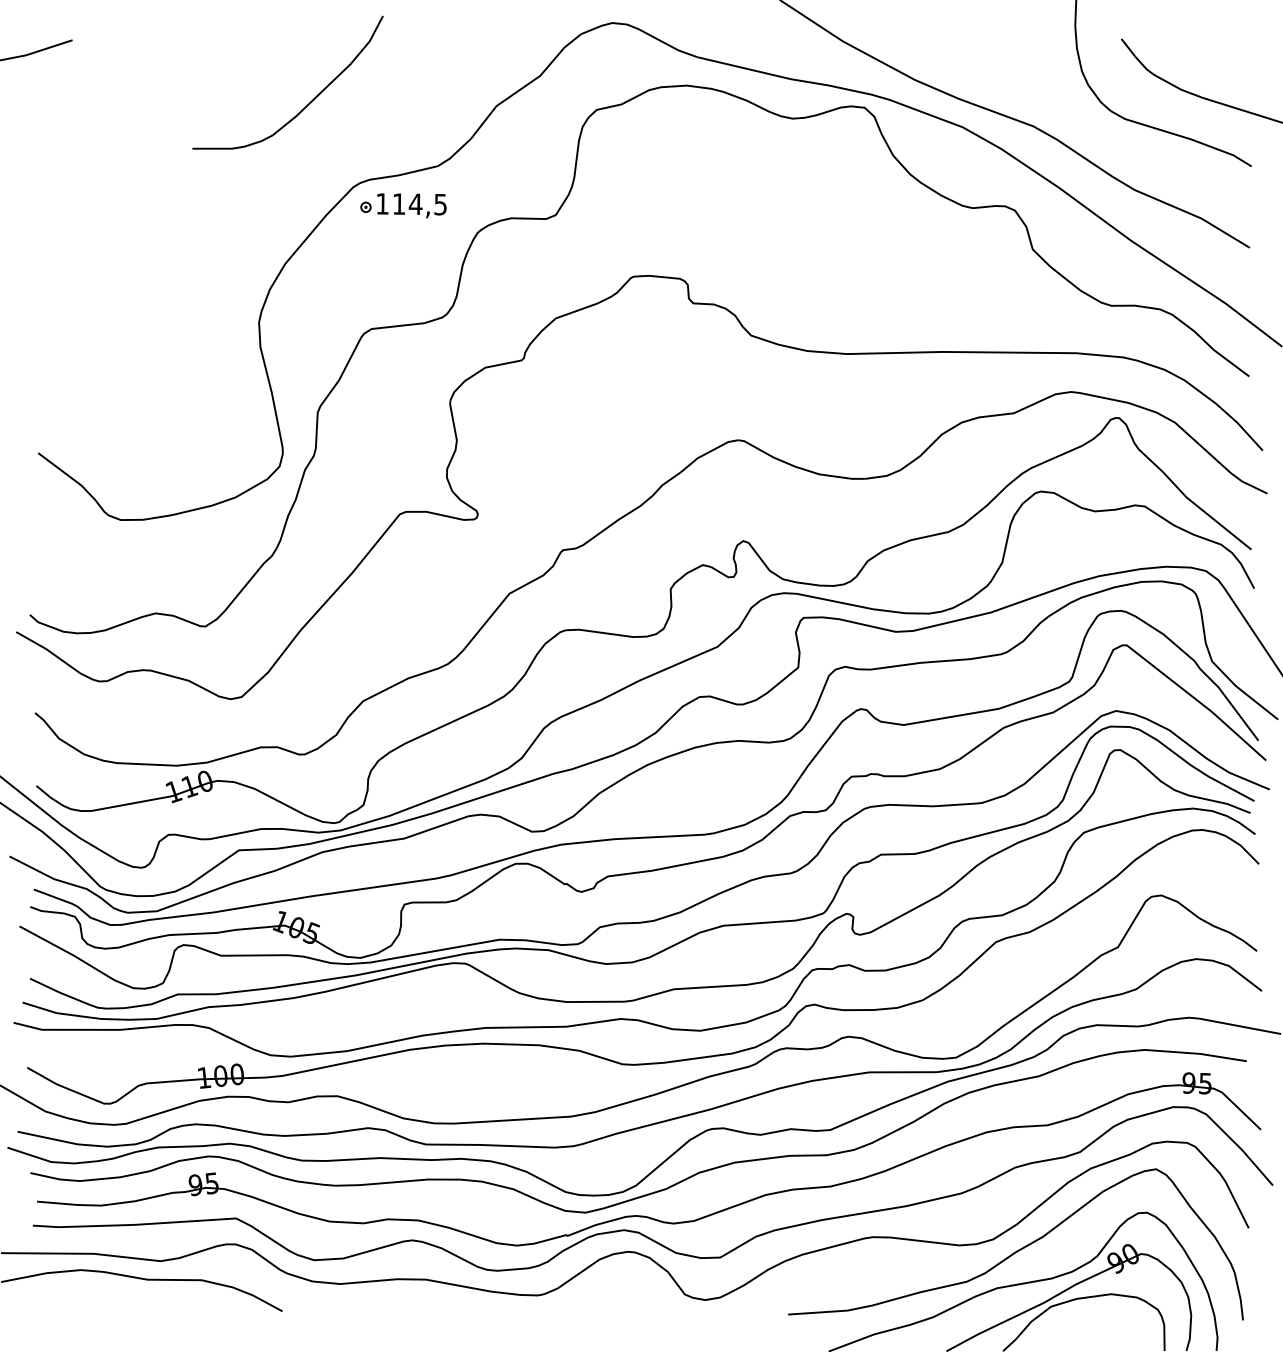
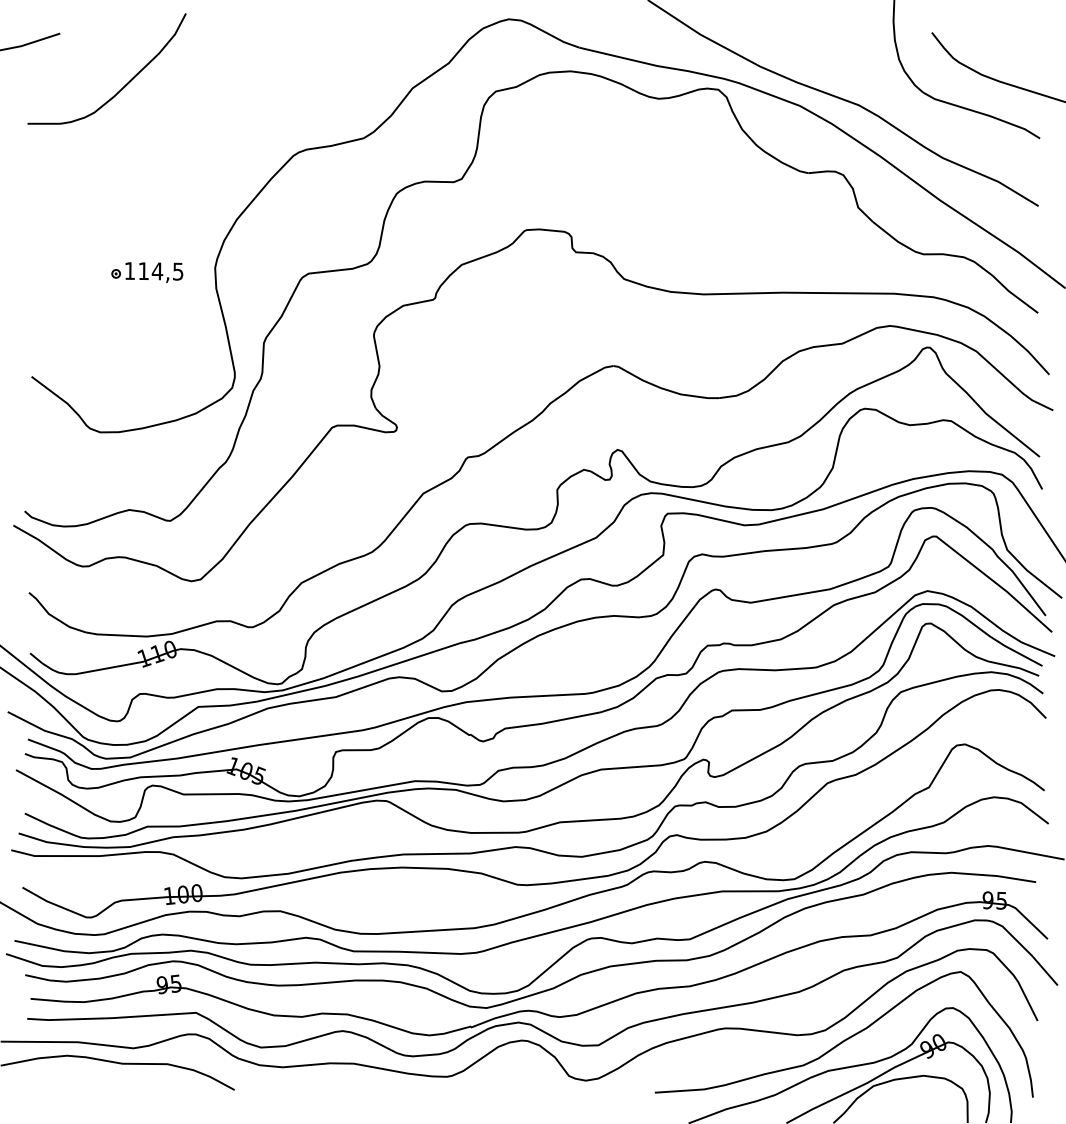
curve: (308, 103) -> (124, 86), moved
part: (403, 205) -> (147, 272), moved

